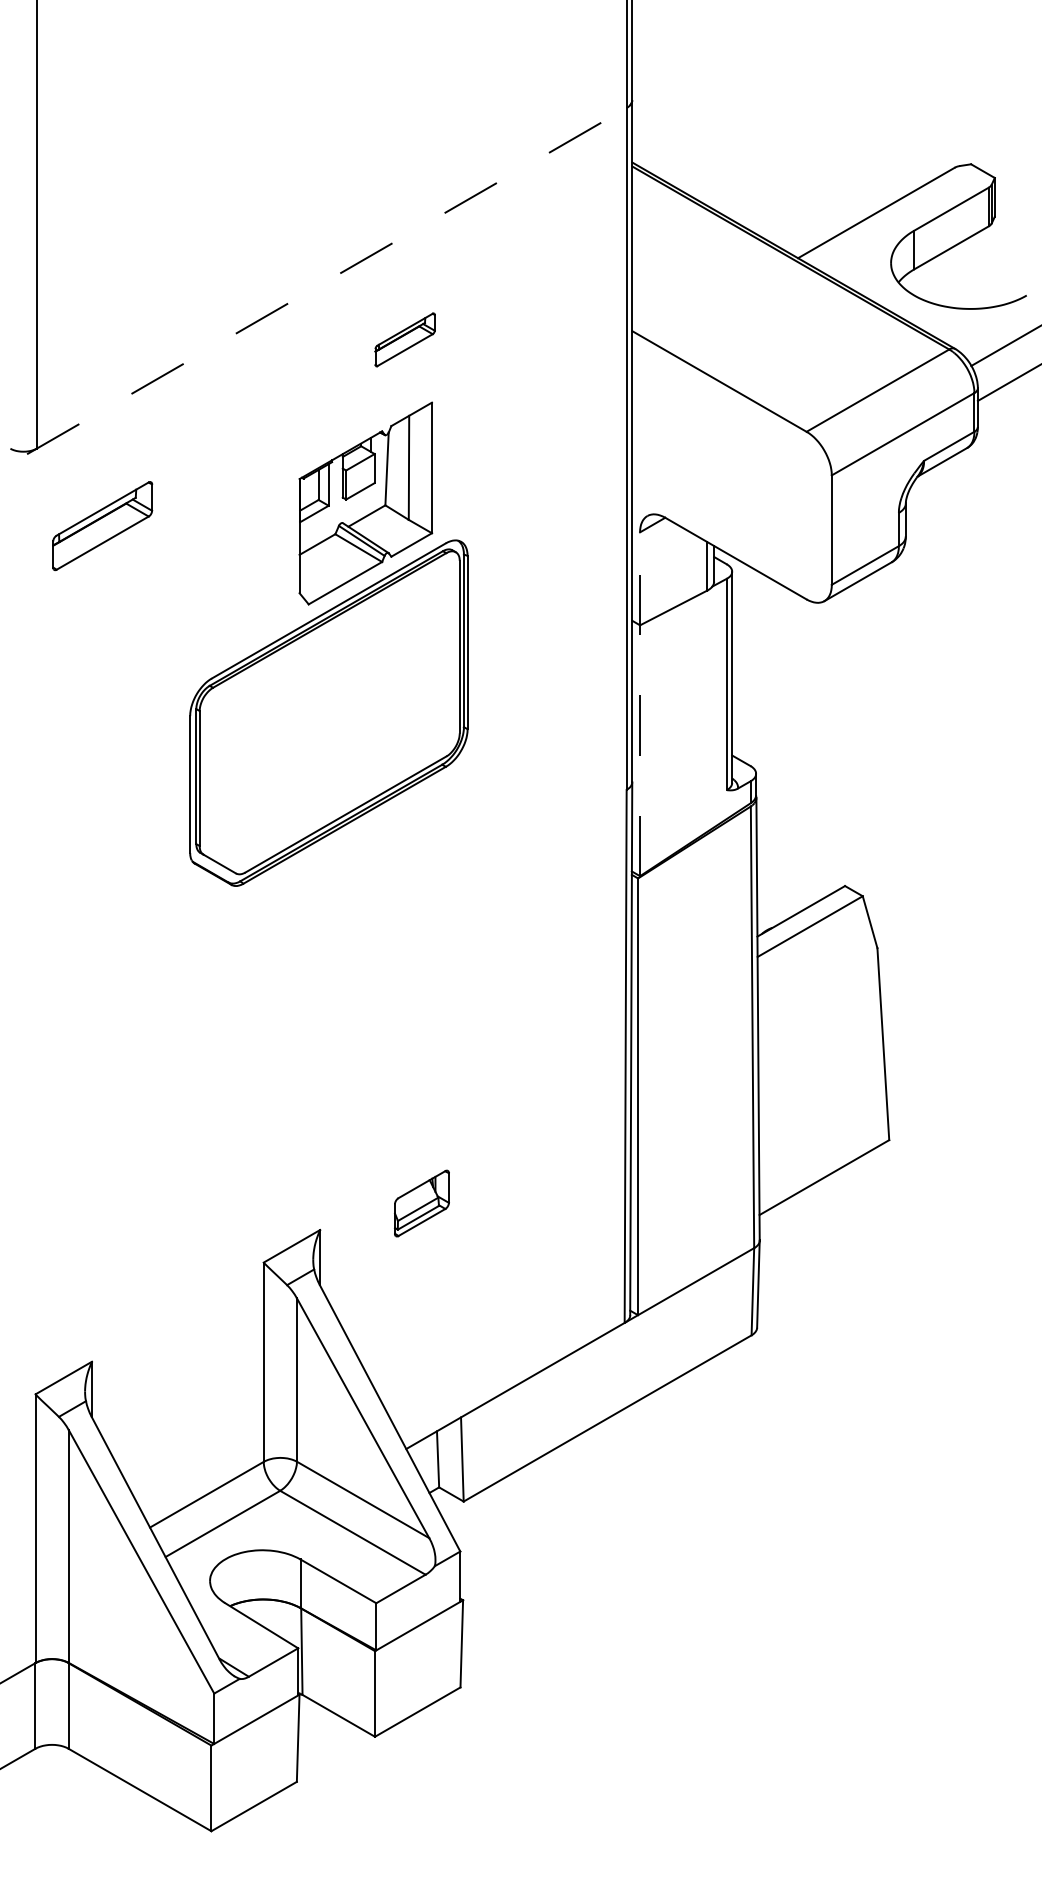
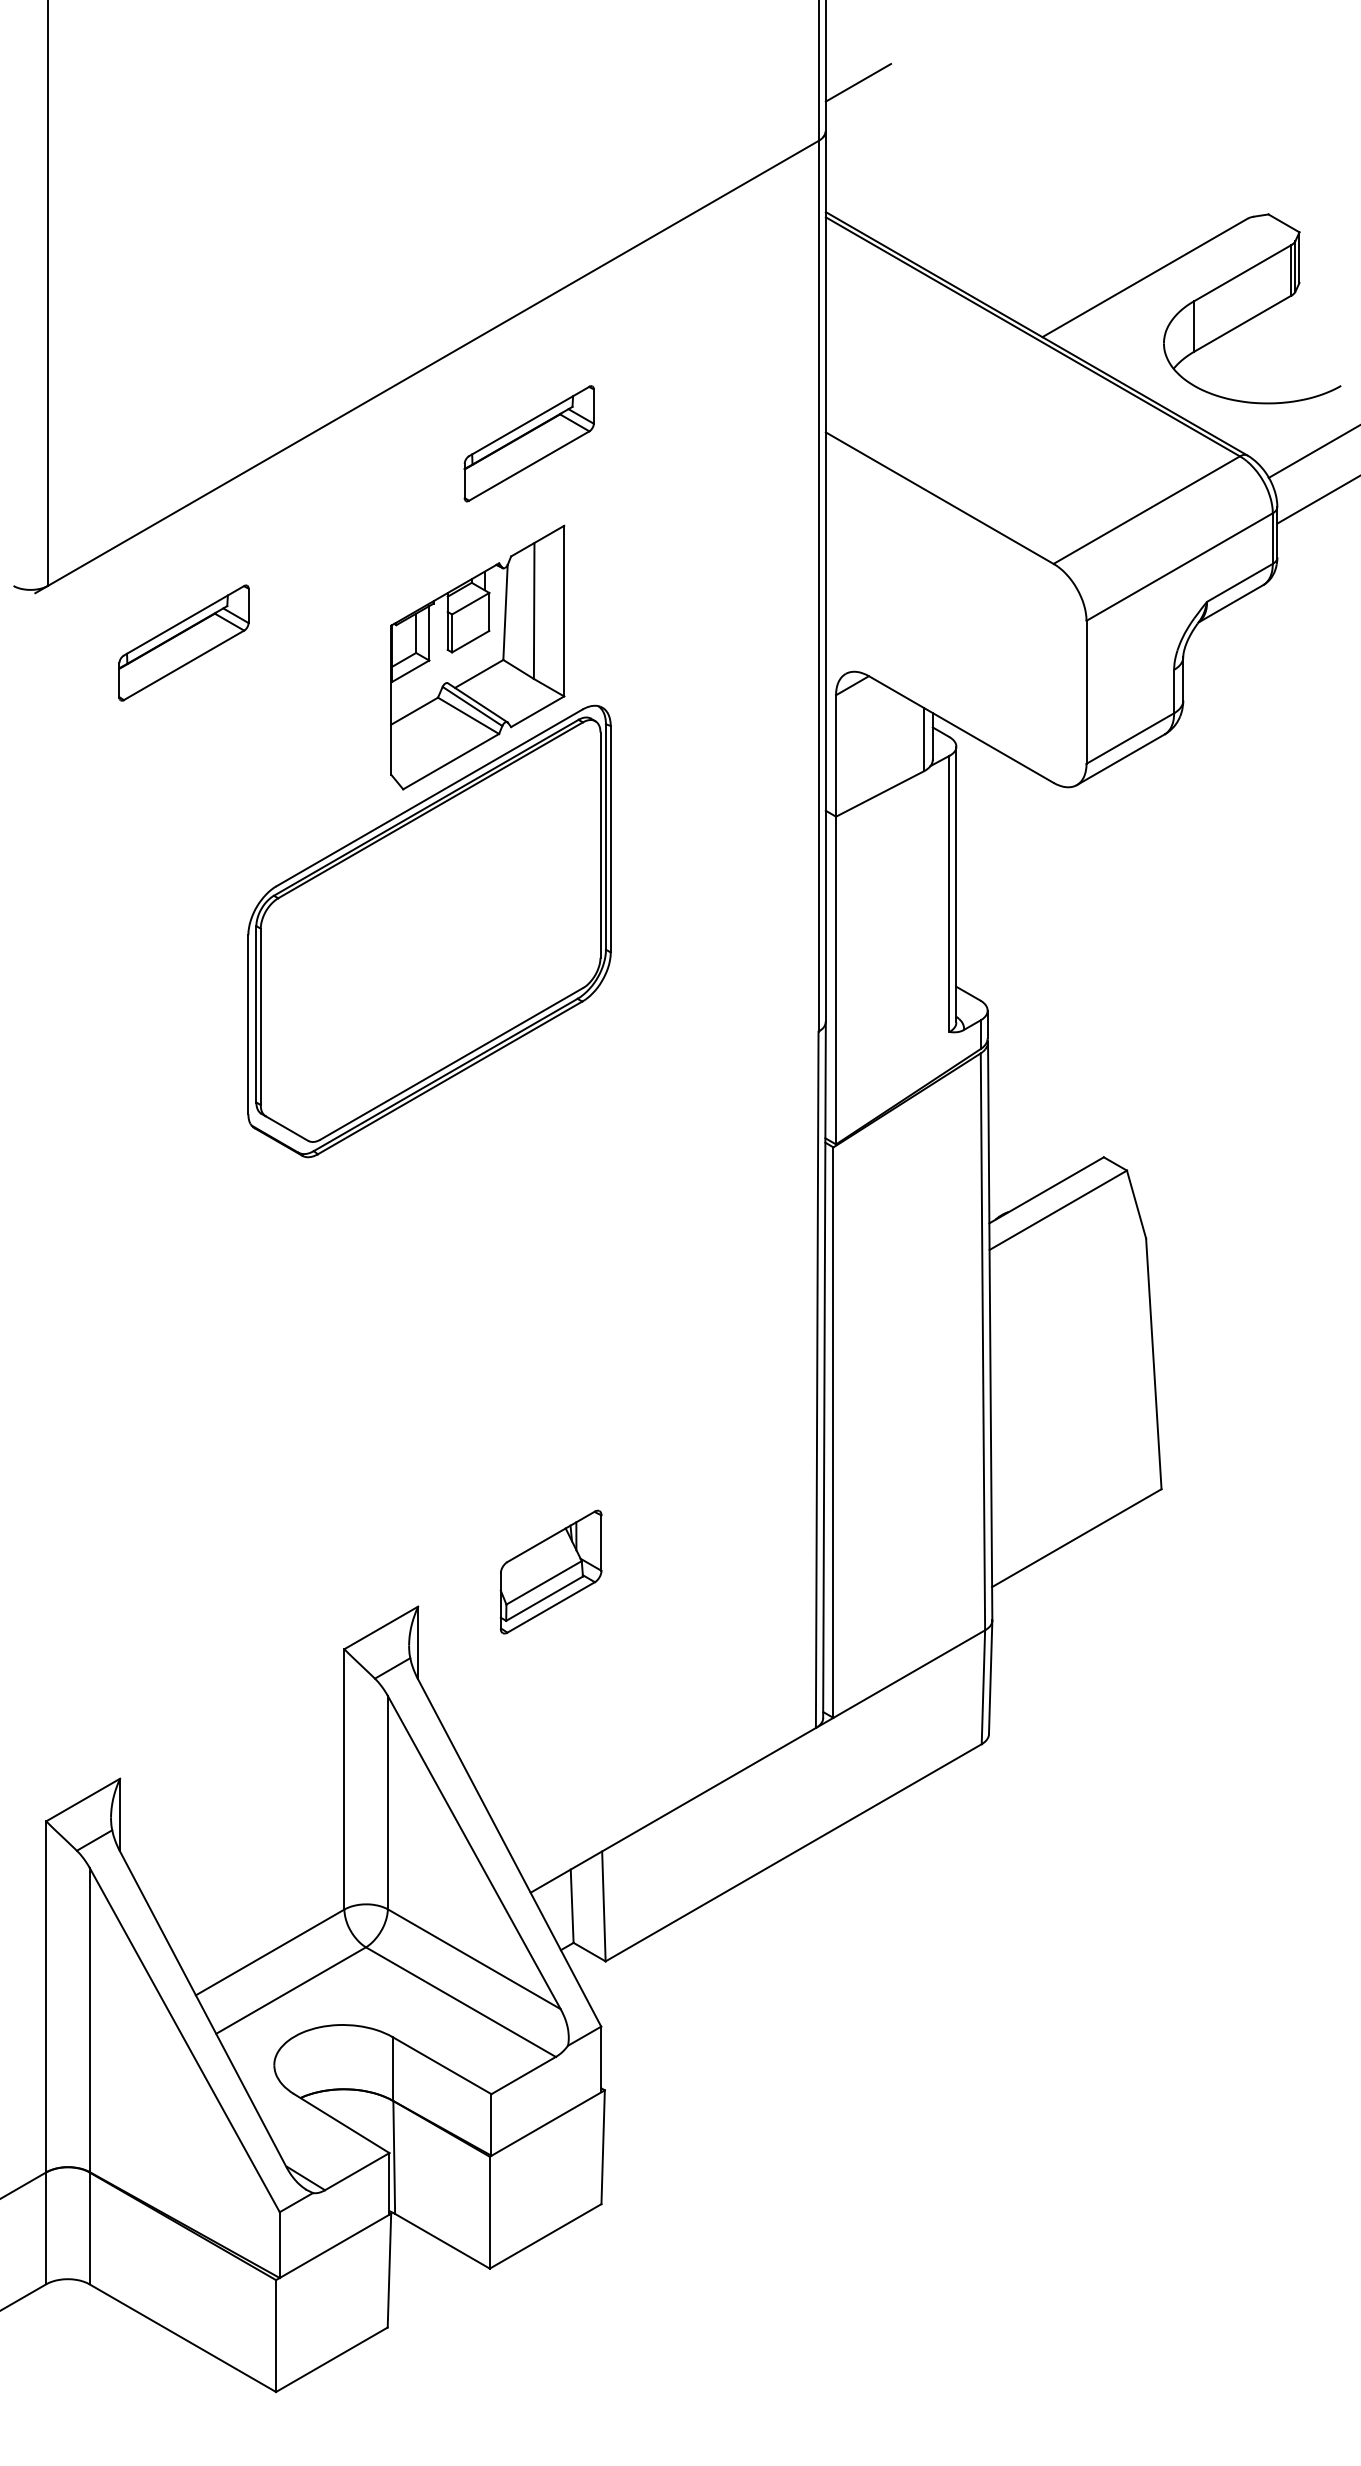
line: (657, 63) -> (858, 82), added
line: (327, 280) -> (427, 366), dashed -> solid
part: (404, 339) -> (528, 443), size x1.67
part: (102, 525) -> (183, 642), moved
line: (640, 704) -> (836, 919), dashed -> solid
part: (421, 1203) -> (550, 1571), size x1.43

